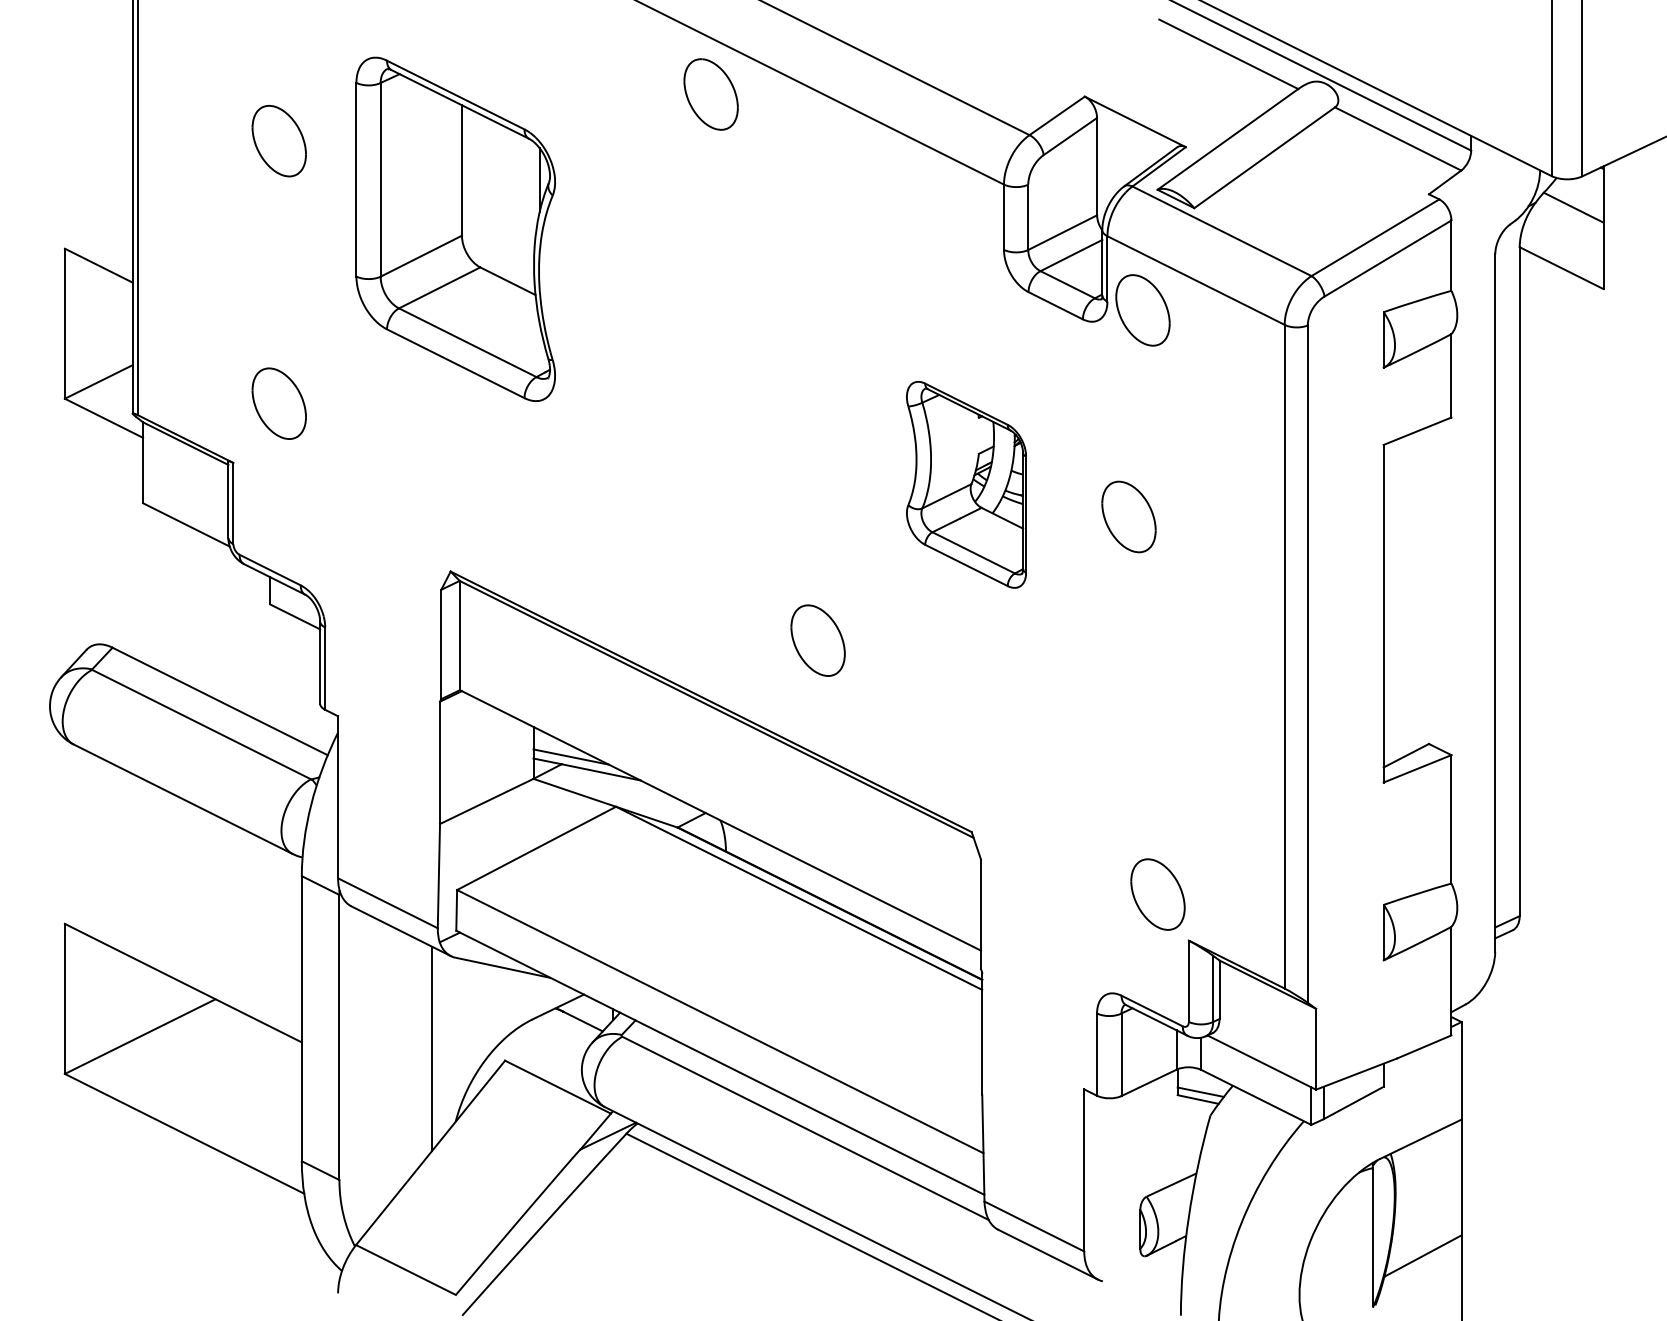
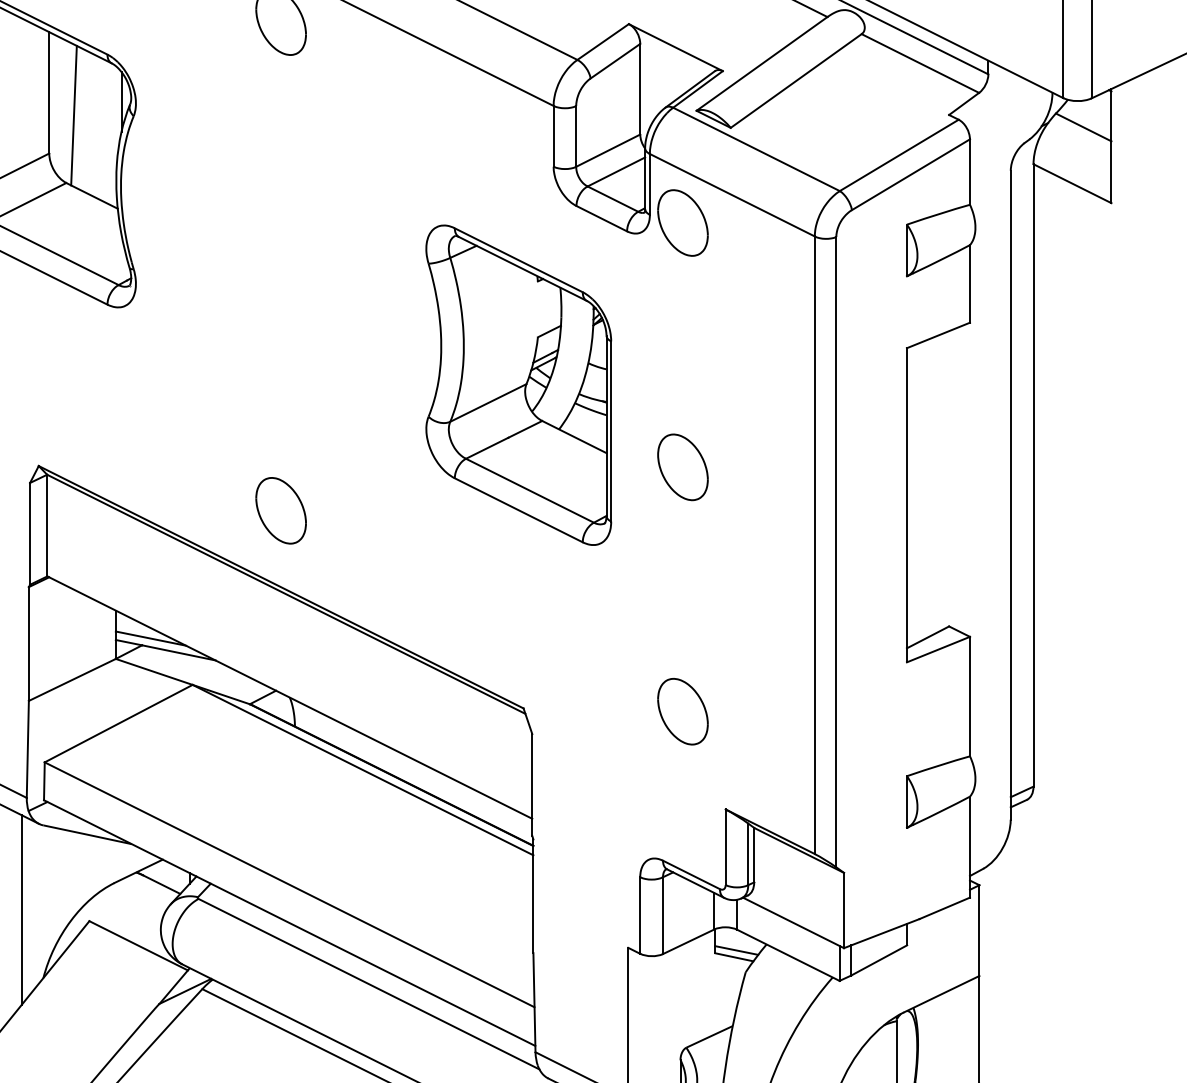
line: (488, 195) -> (73, 116), added
part: (966, 484) -> (518, 385), size x1.67
part: (1128, 516) -> (682, 466), moved
part: (817, 640) -> (280, 510), moved
part: (1157, 894) -> (682, 711), moved

